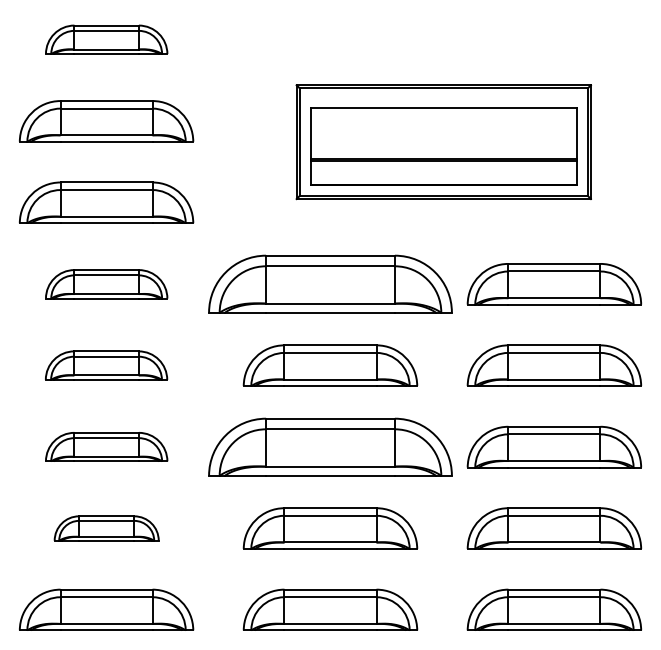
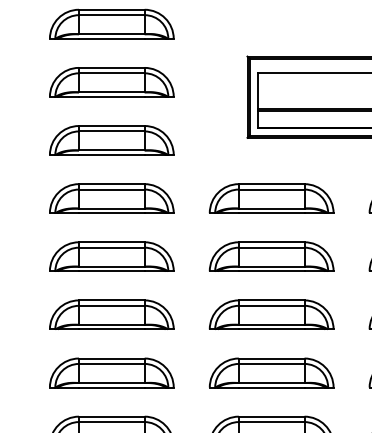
part: (106, 39) -> (111, 23), size x1.43
part: (106, 284) -> (111, 198), size x1.43
part: (330, 284) -> (271, 198), size x0.71
part: (106, 365) -> (111, 256), size x1.43
part: (106, 446) -> (111, 314), size x1.43
part: (330, 446) -> (271, 314), size x0.71
part: (106, 528) -> (111, 373), size x1.67

